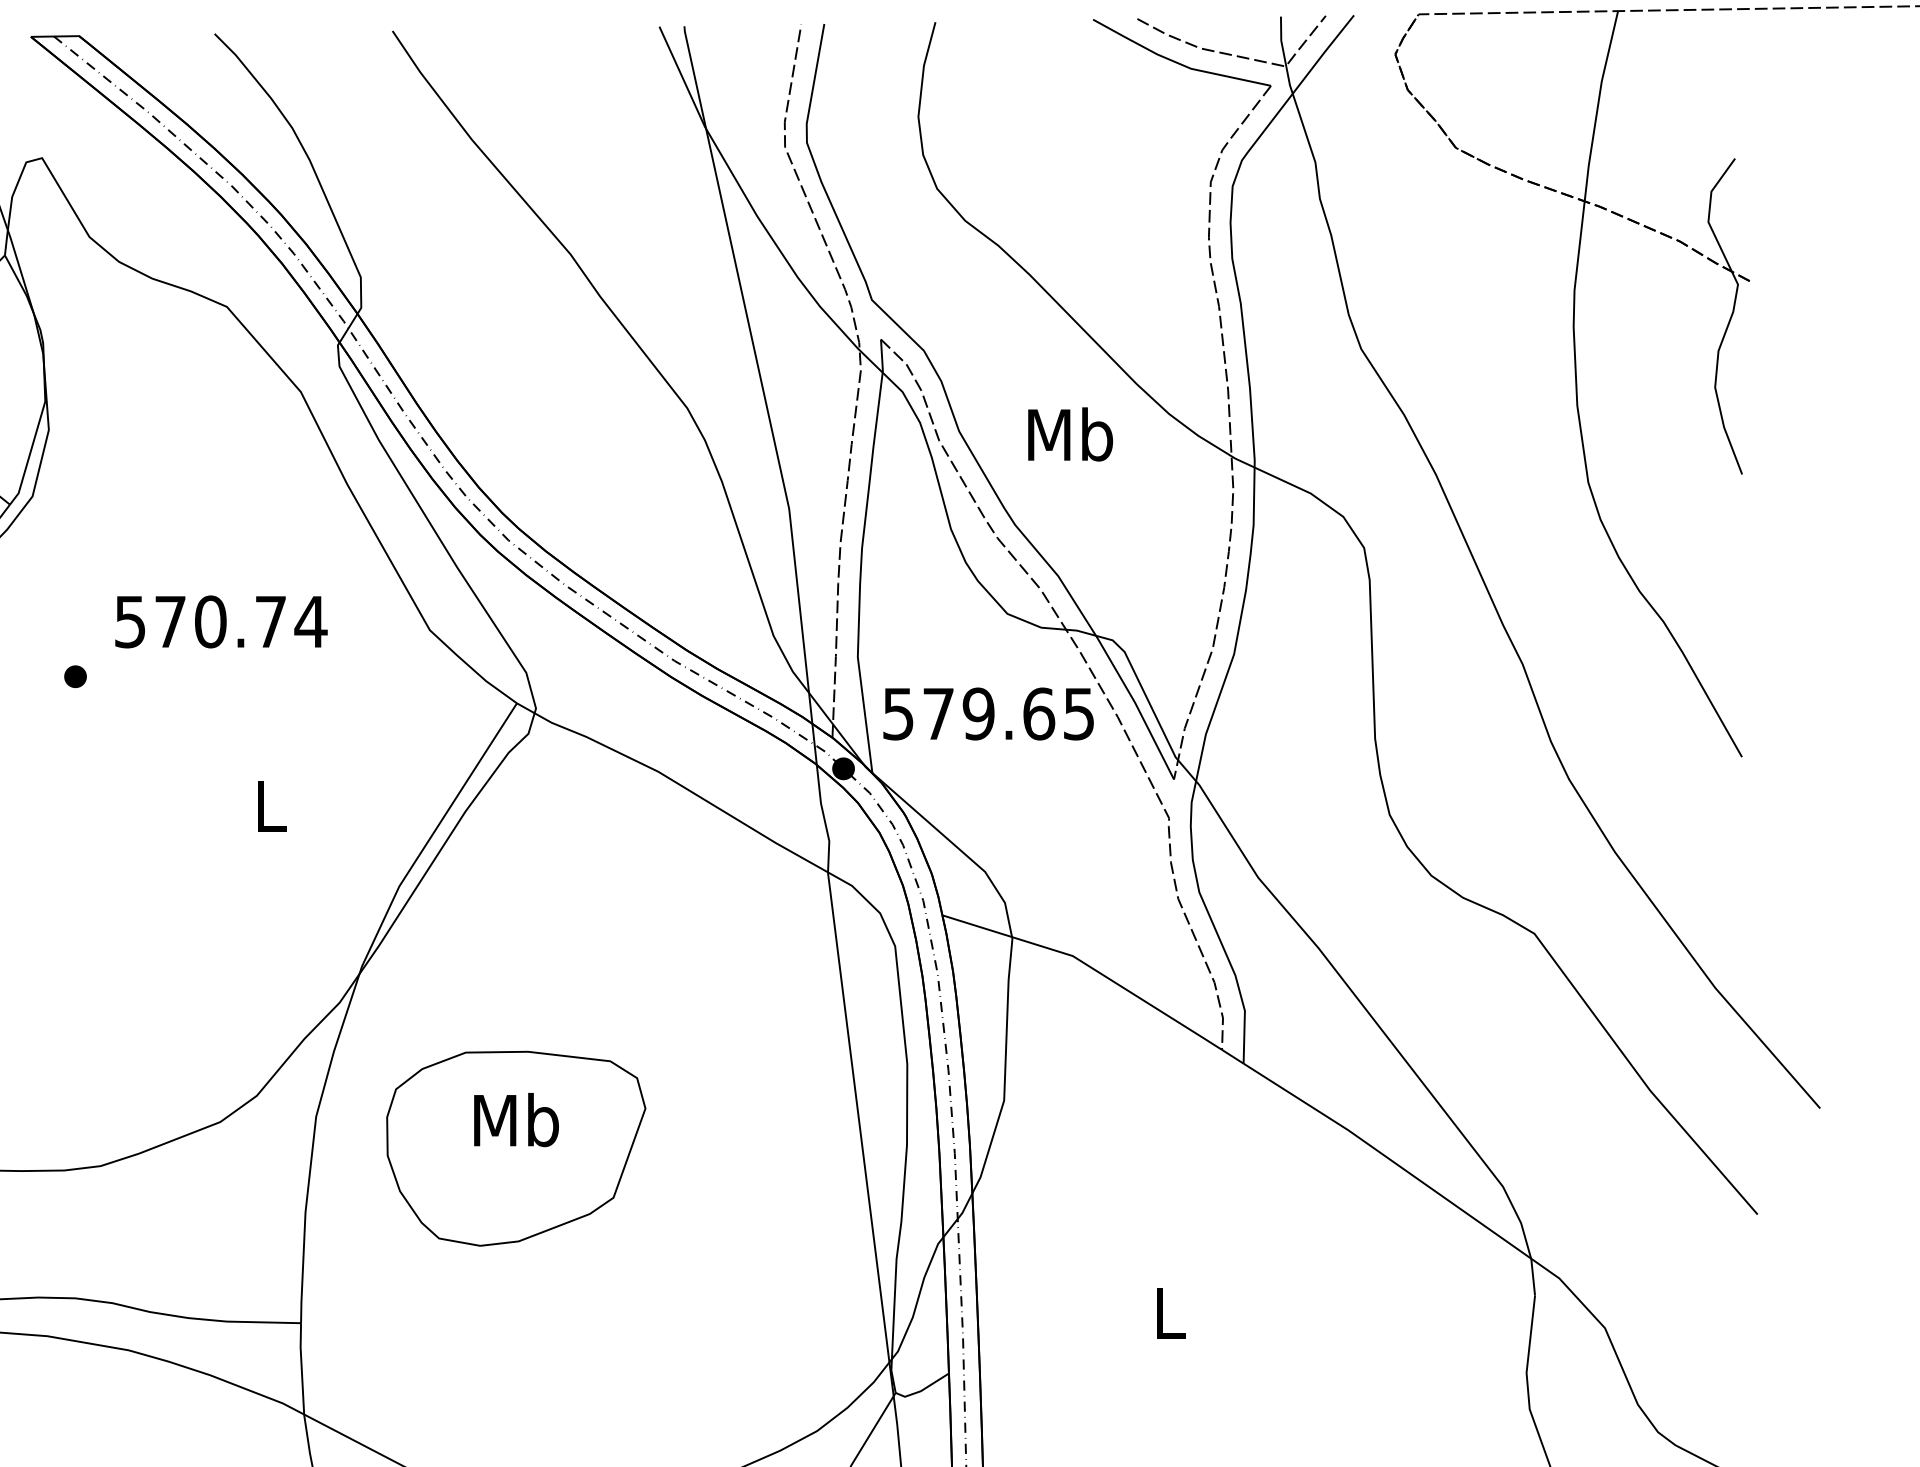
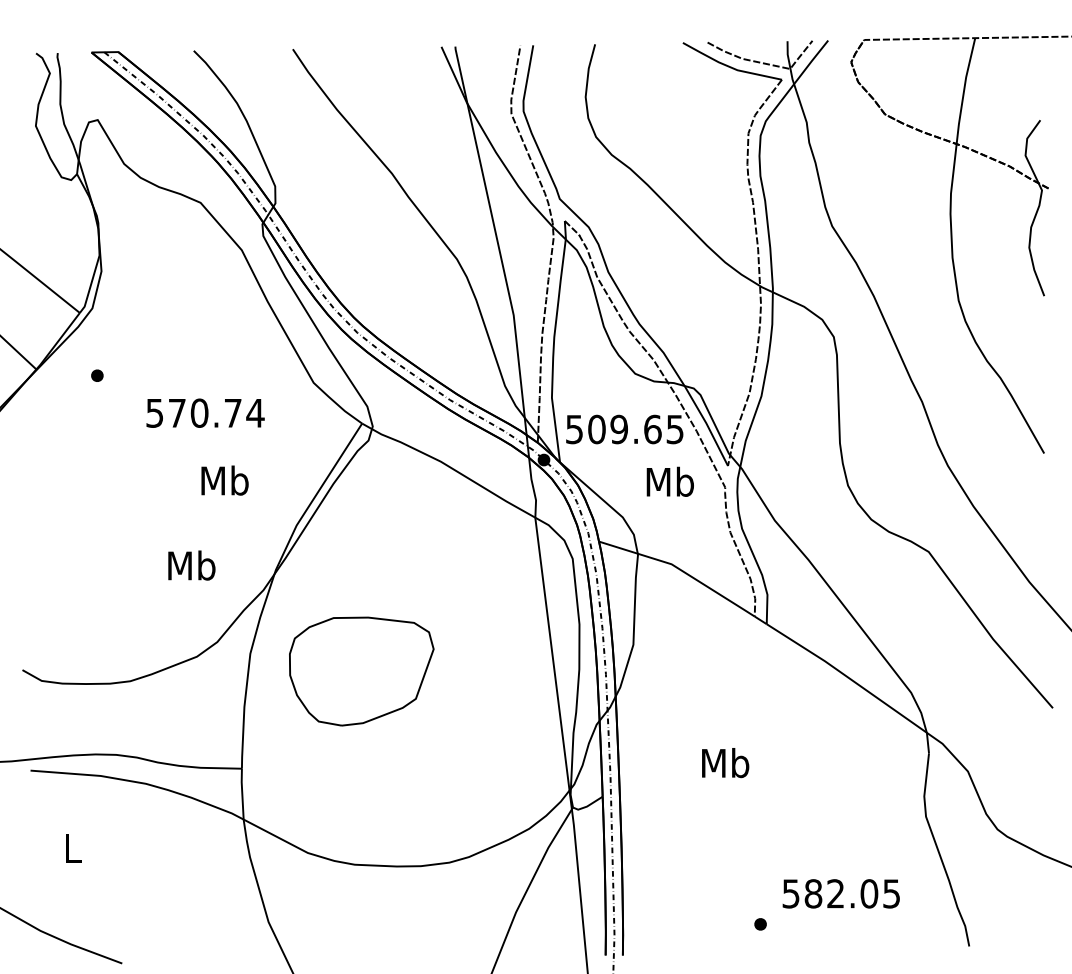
text: (1068, 433) -> (669, 481), moved
text: (221, 620) -> (205, 412), moved
part: (75, 676) -> (97, 375), moved
text: (937, 713) -> (596, 429), 579.65 -> 509.65
text: (269, 805) -> (224, 480), L -> Mb
text: (515, 1119) -> (191, 565), moved
text: (1169, 1313) -> (725, 763), L -> Mb

